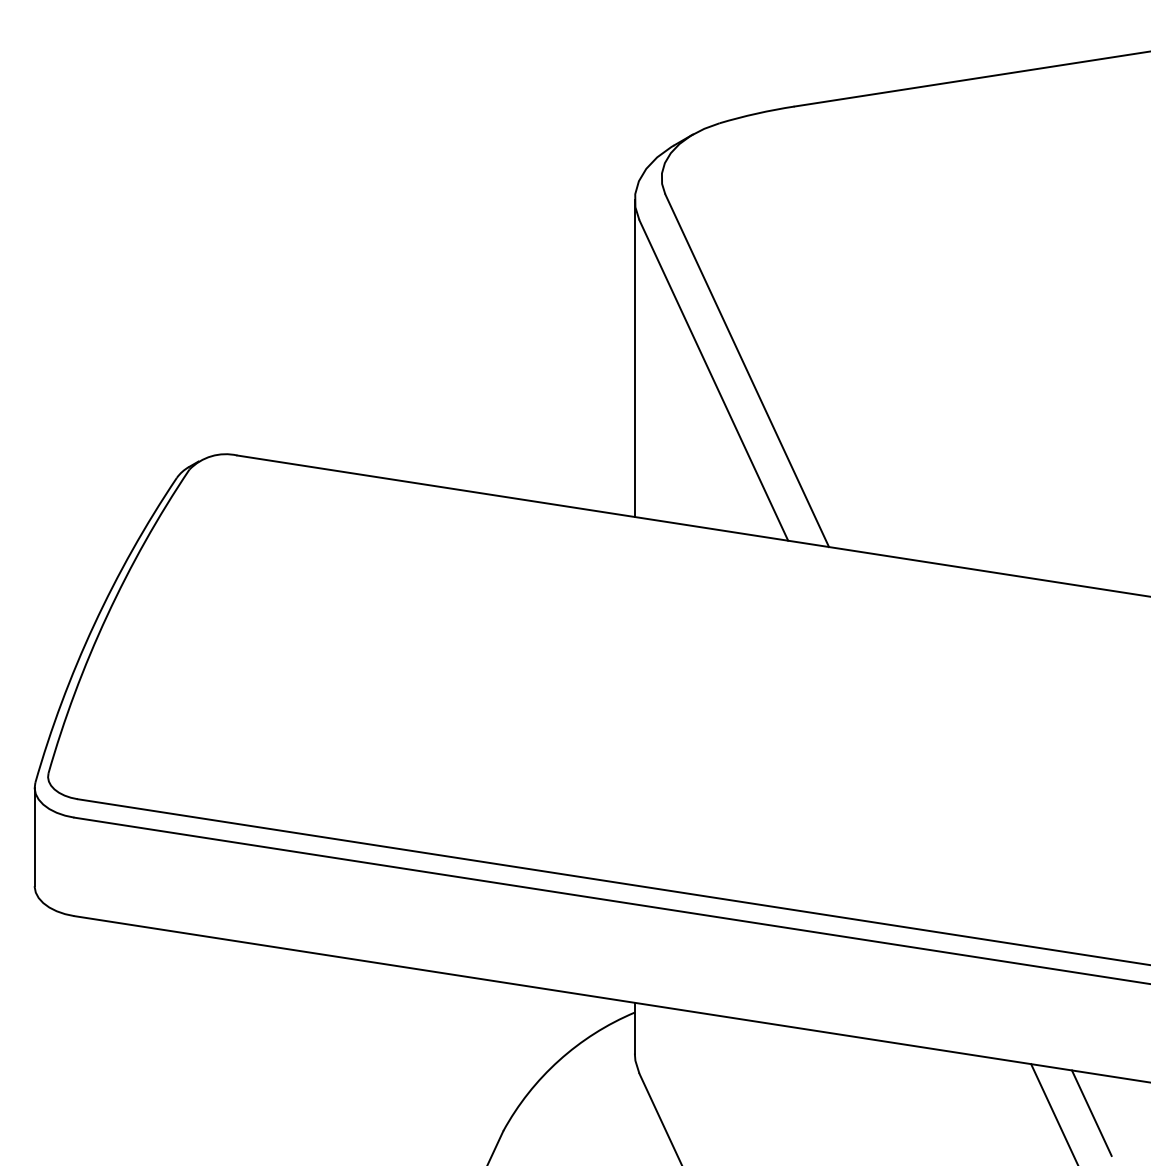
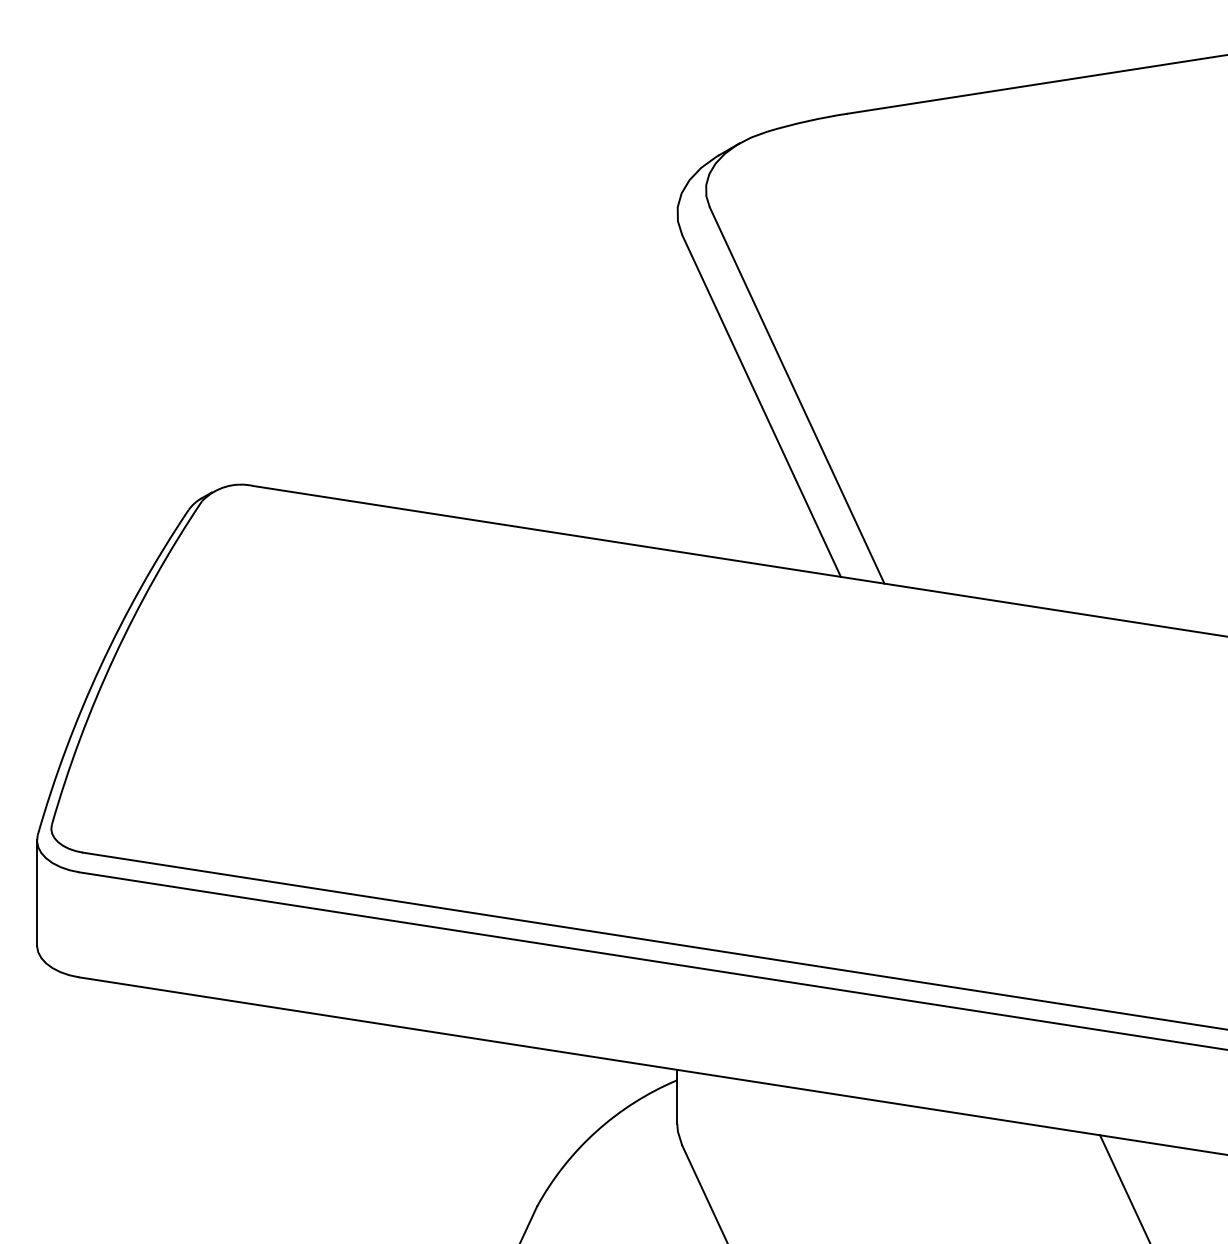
line: (634, 358) -> (676, 382), removed
line: (1091, 1112) -> (1164, 1186), removed

